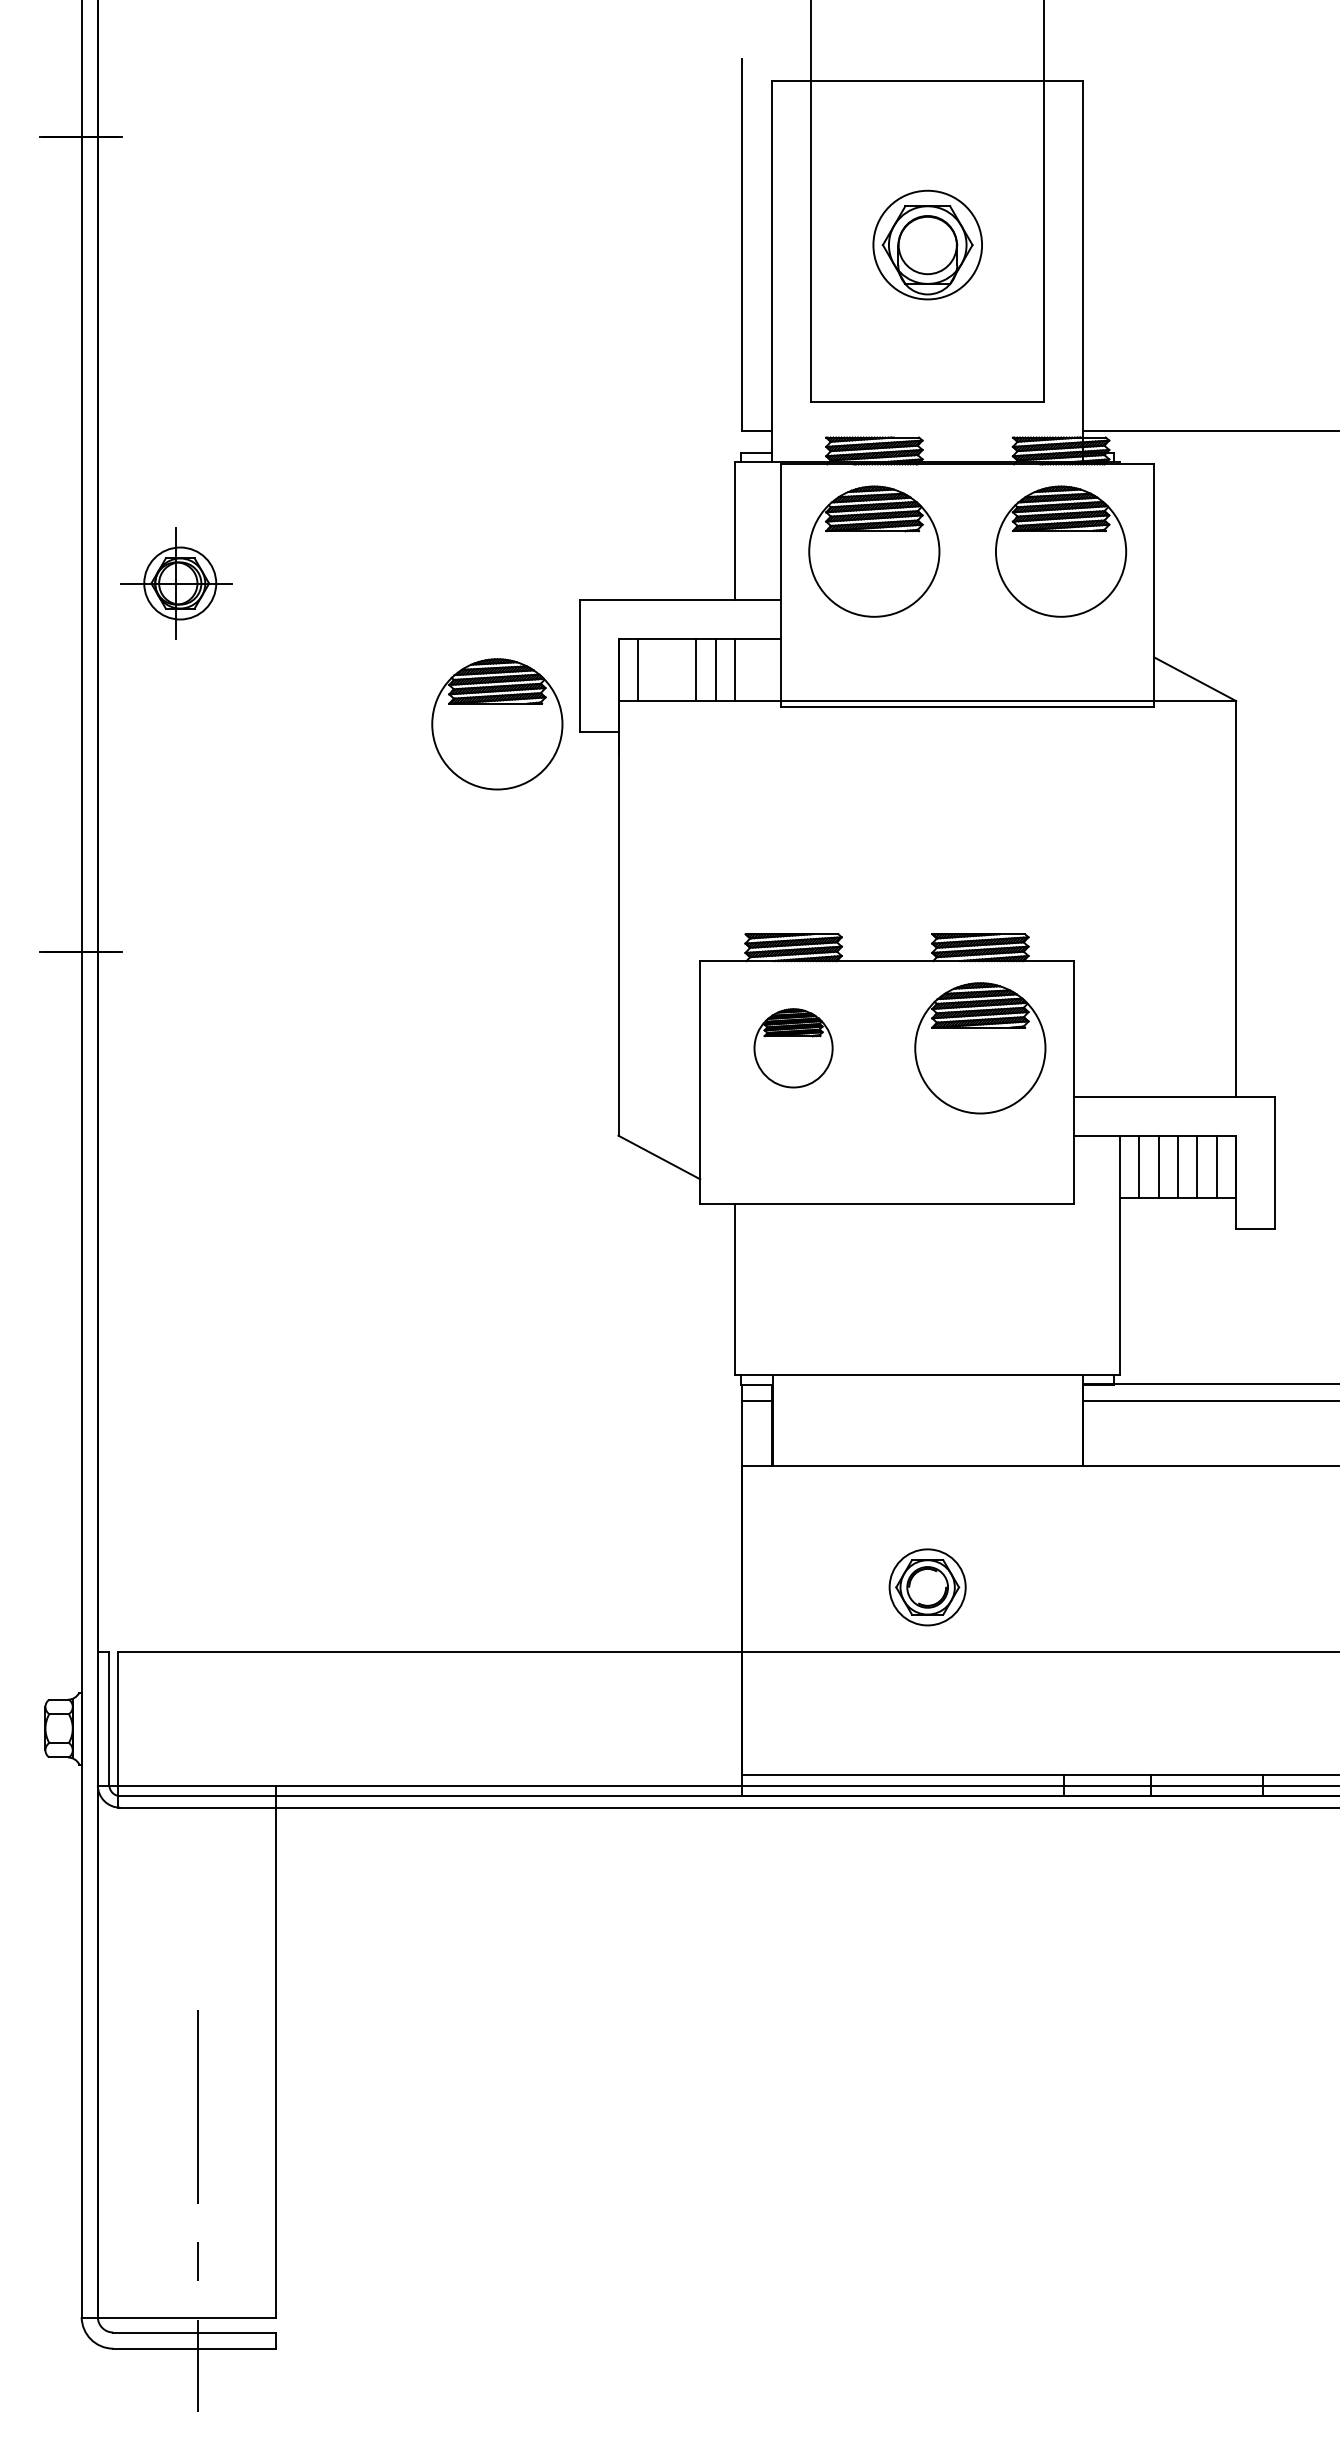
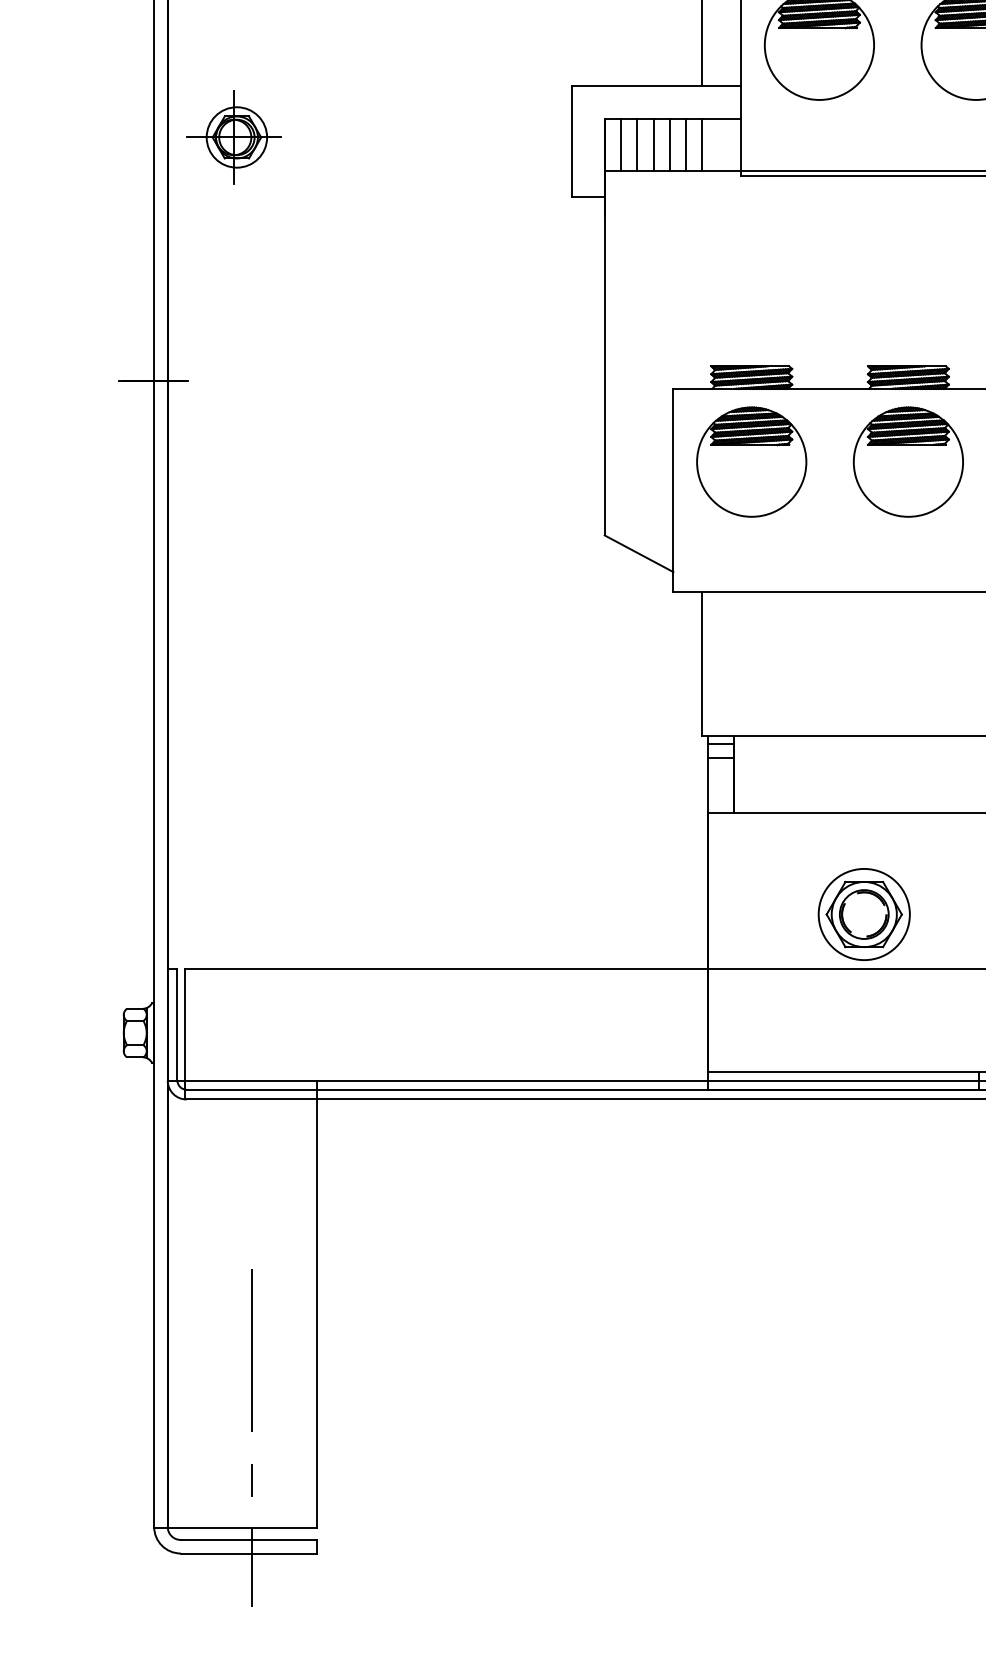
part: (176, 583) -> (233, 137), moved
line: (657, 670) -> (637, 145), added
line: (676, 670) -> (653, 145), added
part: (497, 724) -> (503, 190), removed
part: (793, 1048) -> (751, 462), size x1.67
part: (927, 1587) -> (864, 914), size x1.43

